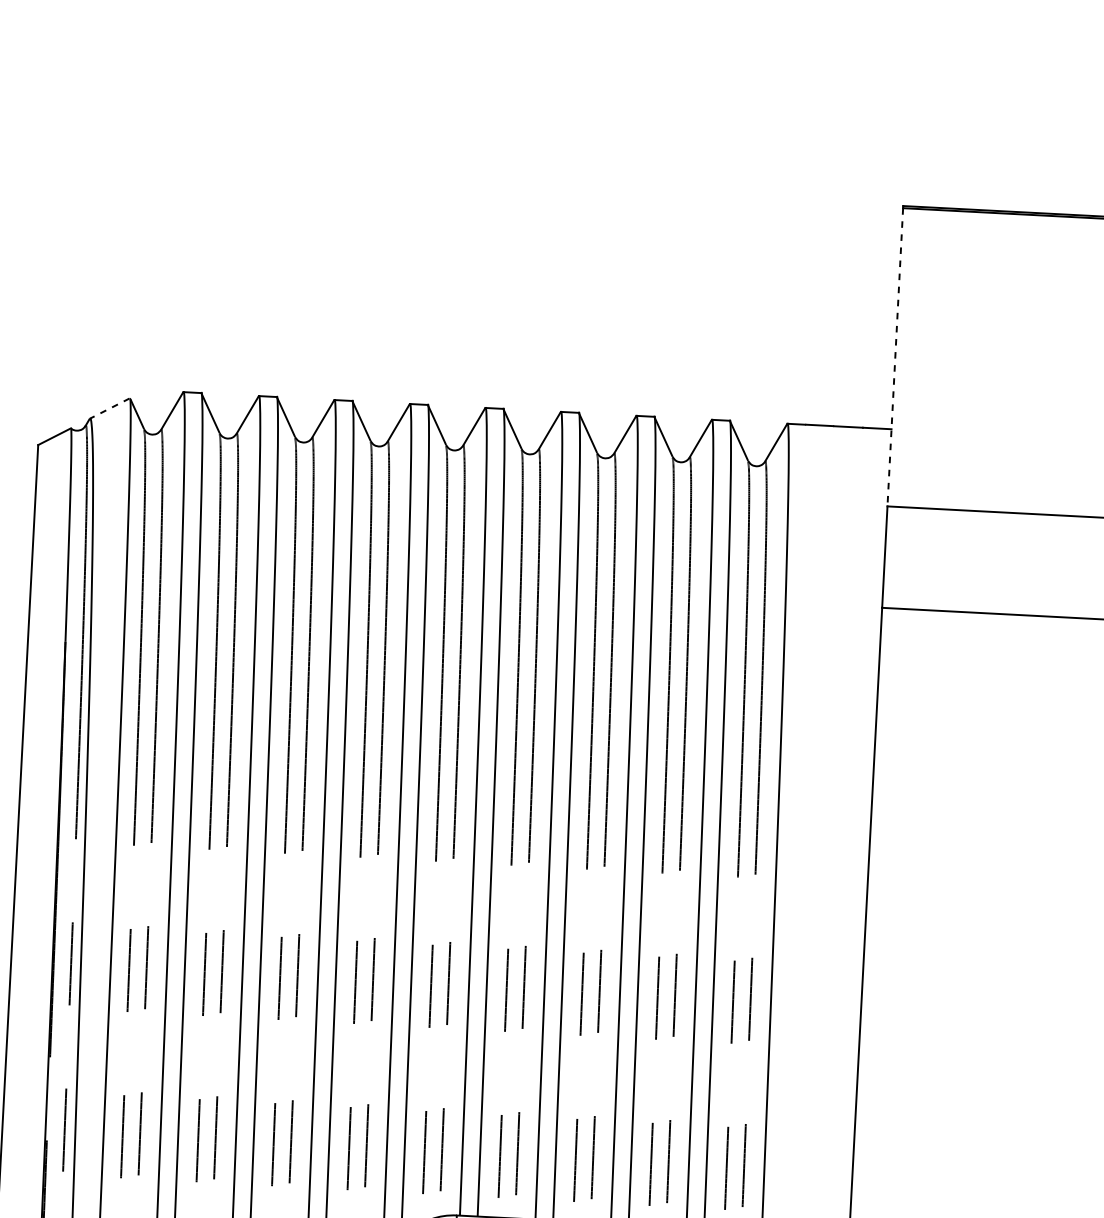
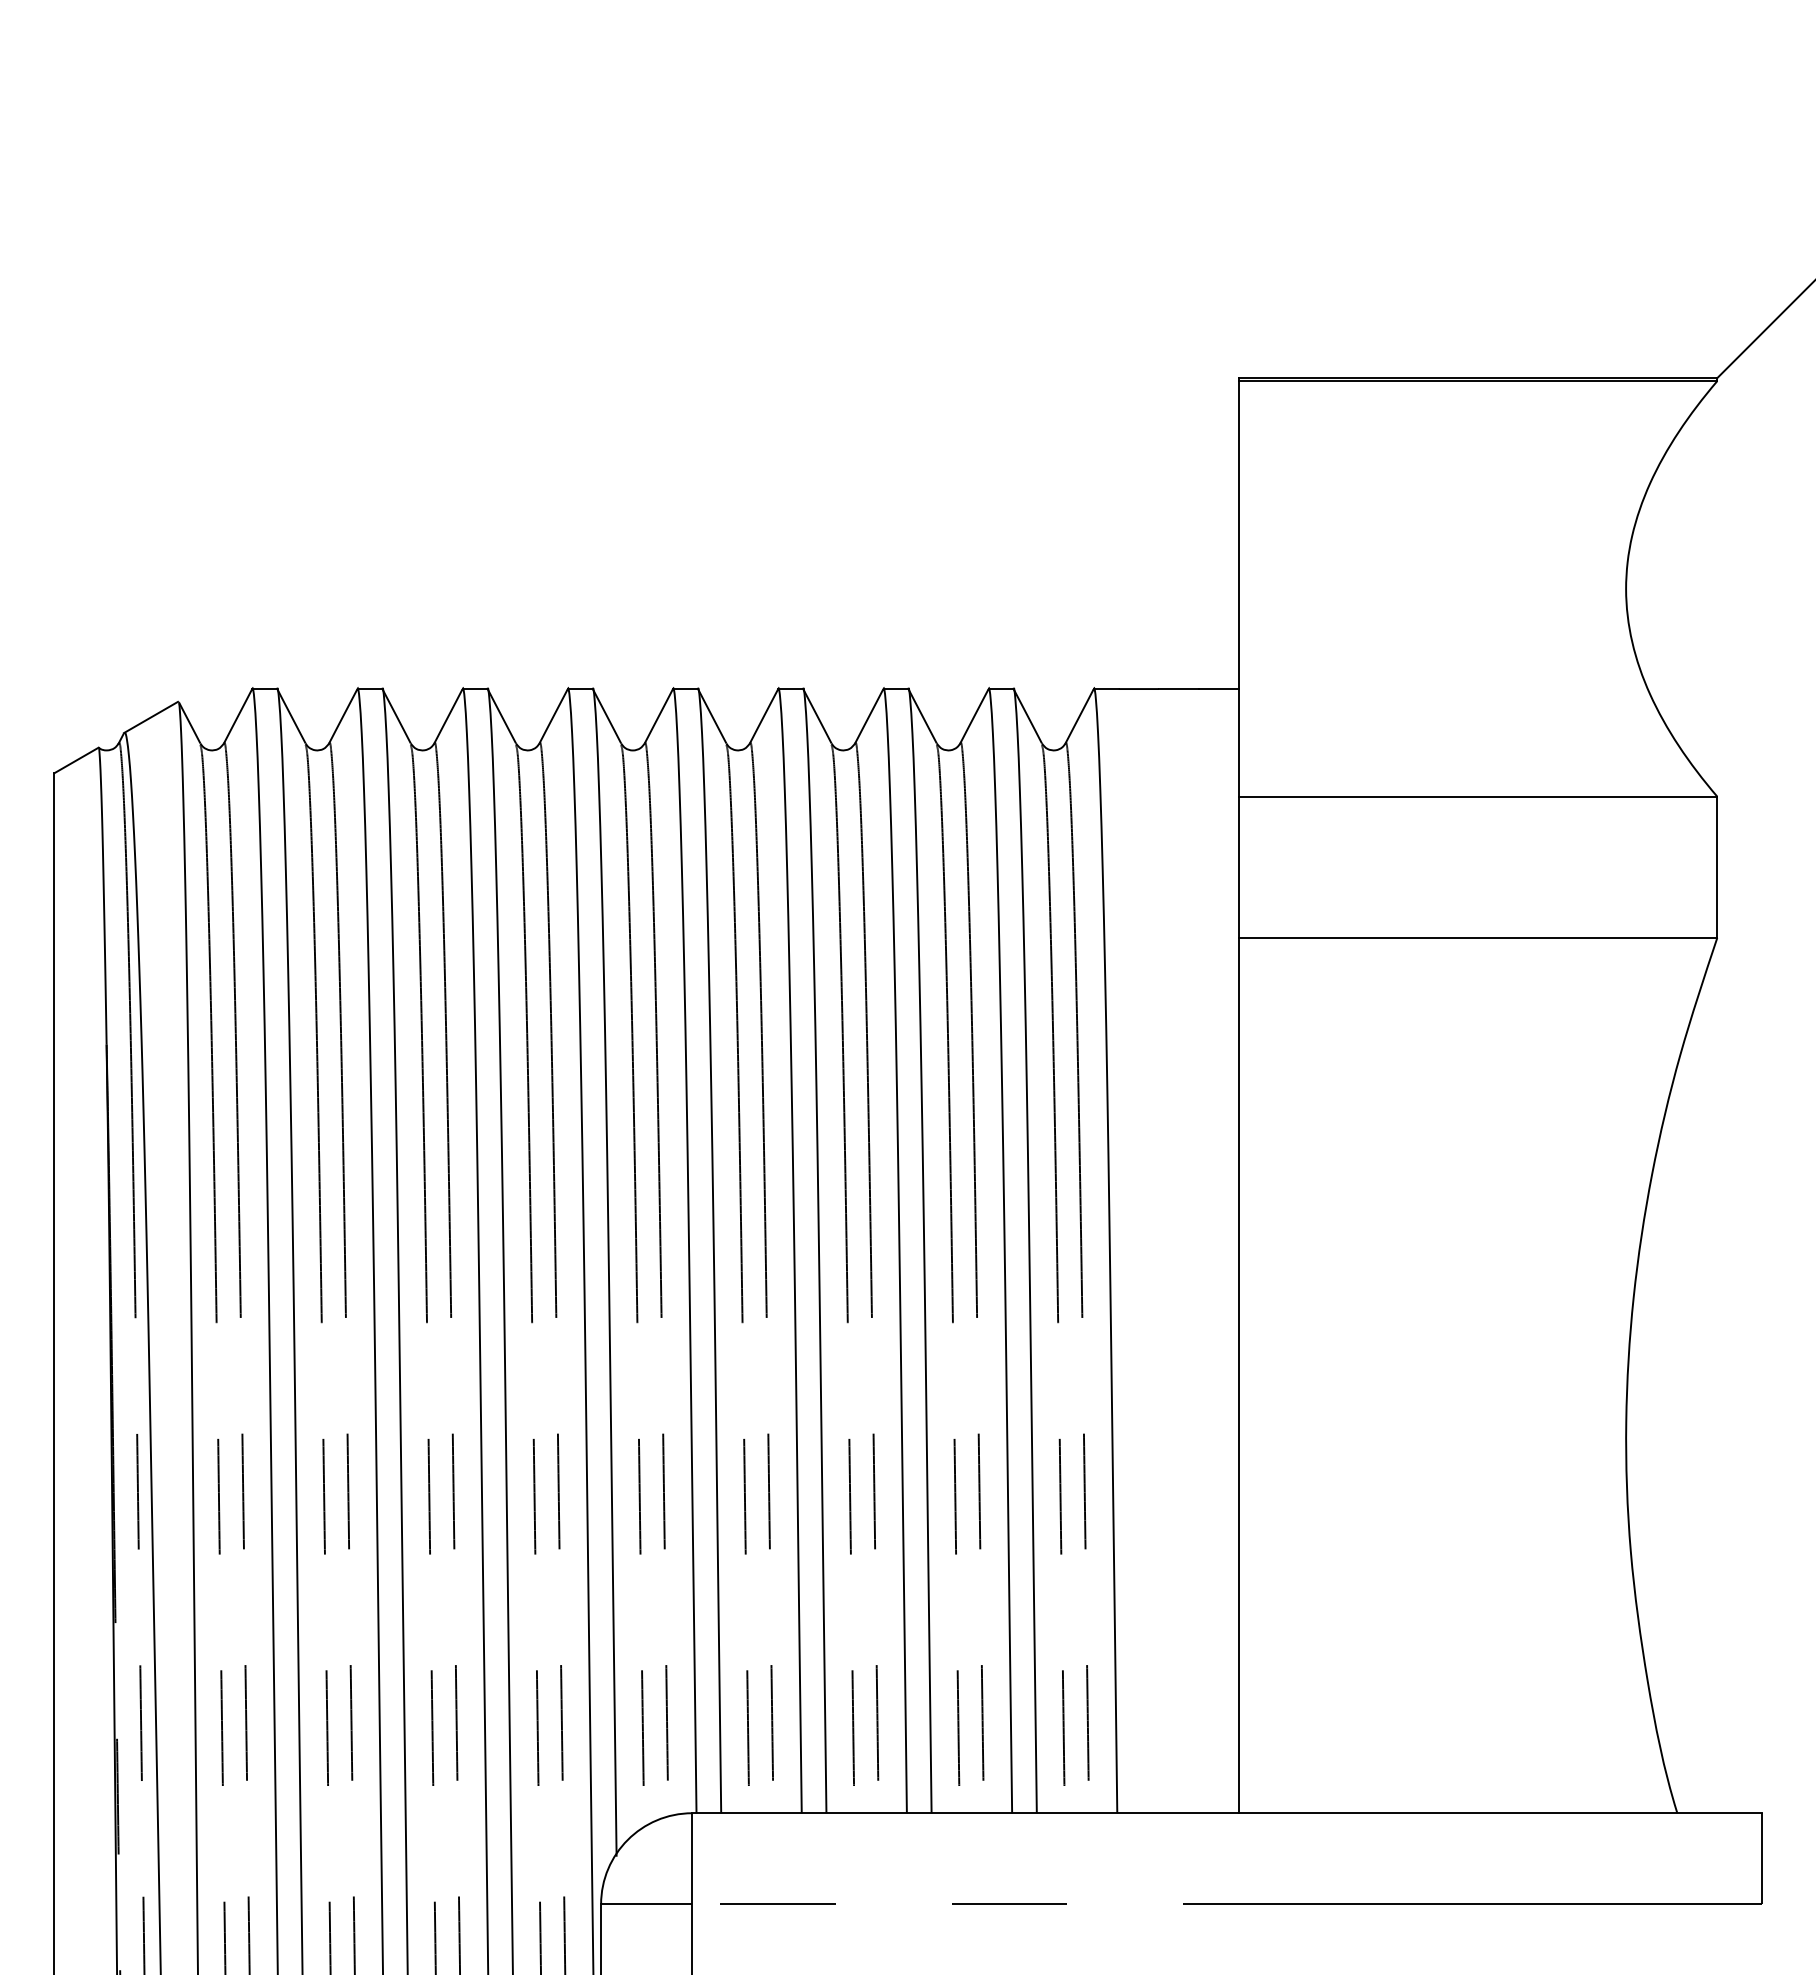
line: (895, 357) -> (1238, 588), dashed -> solid
line: (109, 408) -> (150, 717), dashed -> solid

